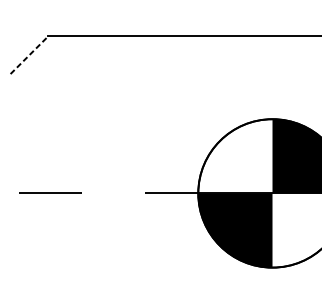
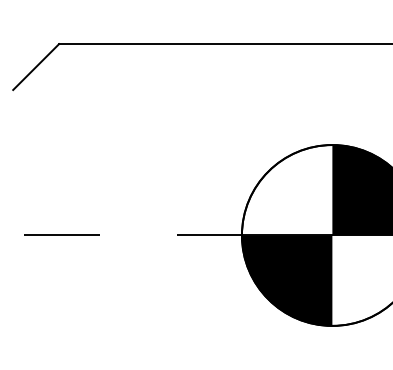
line: (29, 54) -> (36, 66), dashed -> solid

